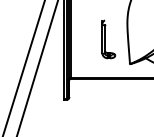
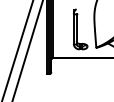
part: (108, 39) -> (80, 29), size x1.43

